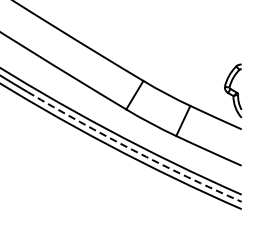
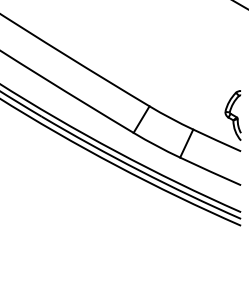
arc: (132, 149) -> (139, 170), dashed -> solid

